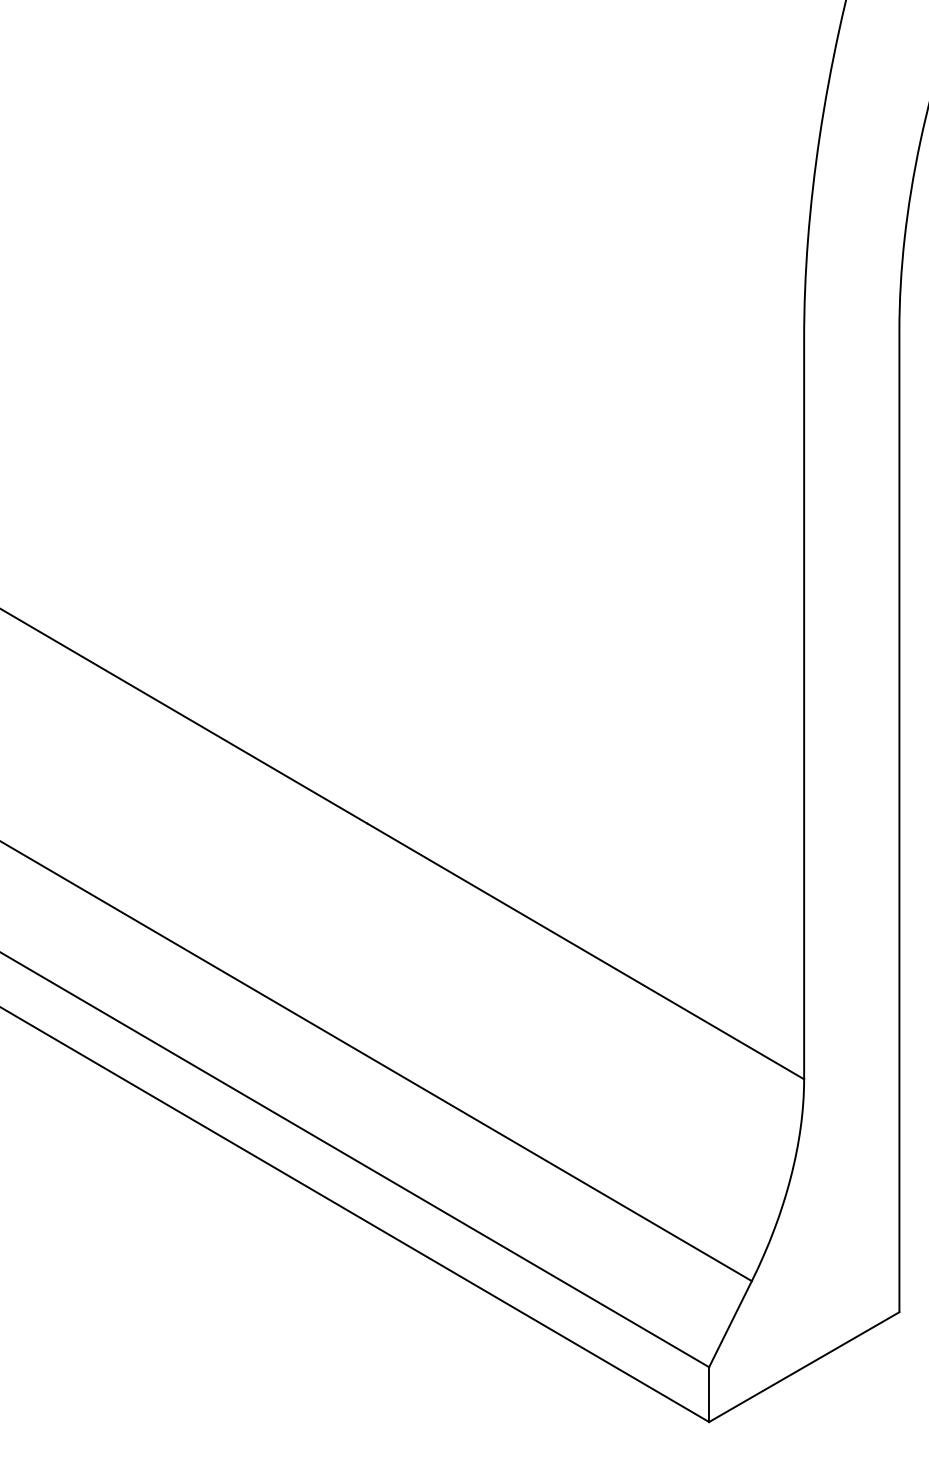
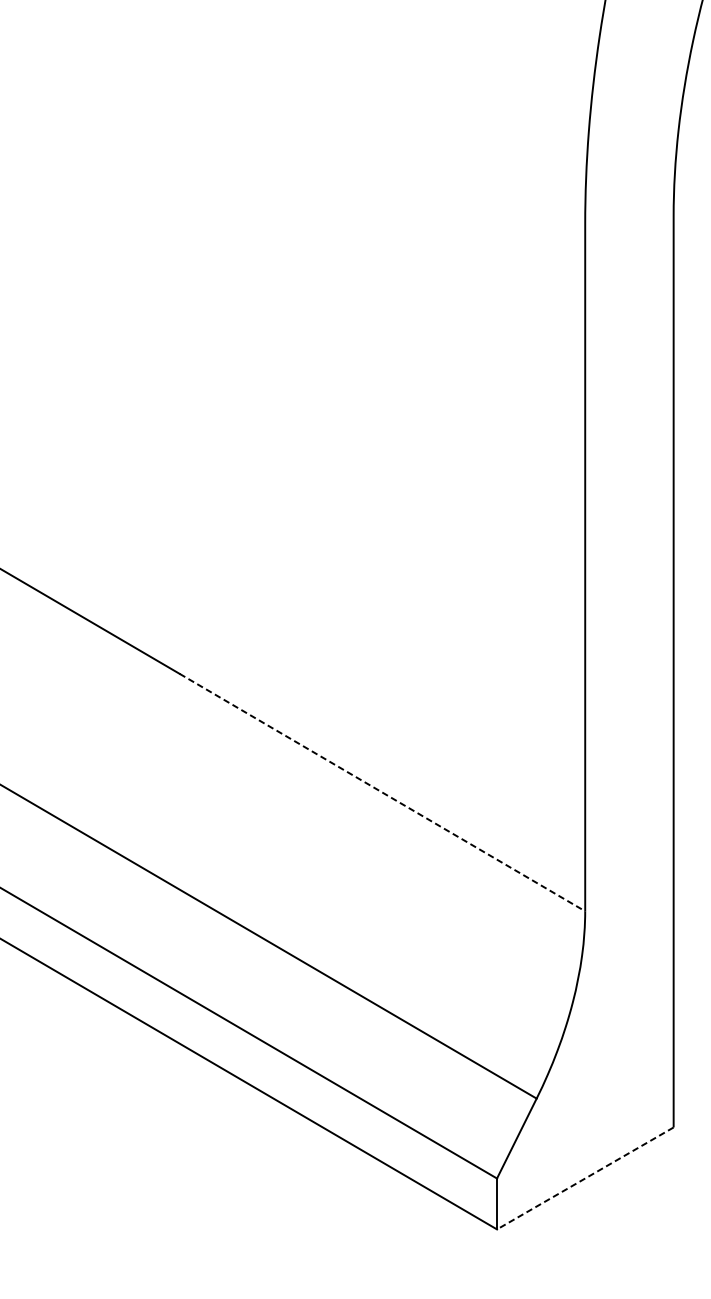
line: (586, 951) -> (383, 792), solid -> dashed
line: (804, 1367) -> (585, 1178), solid -> dashed

